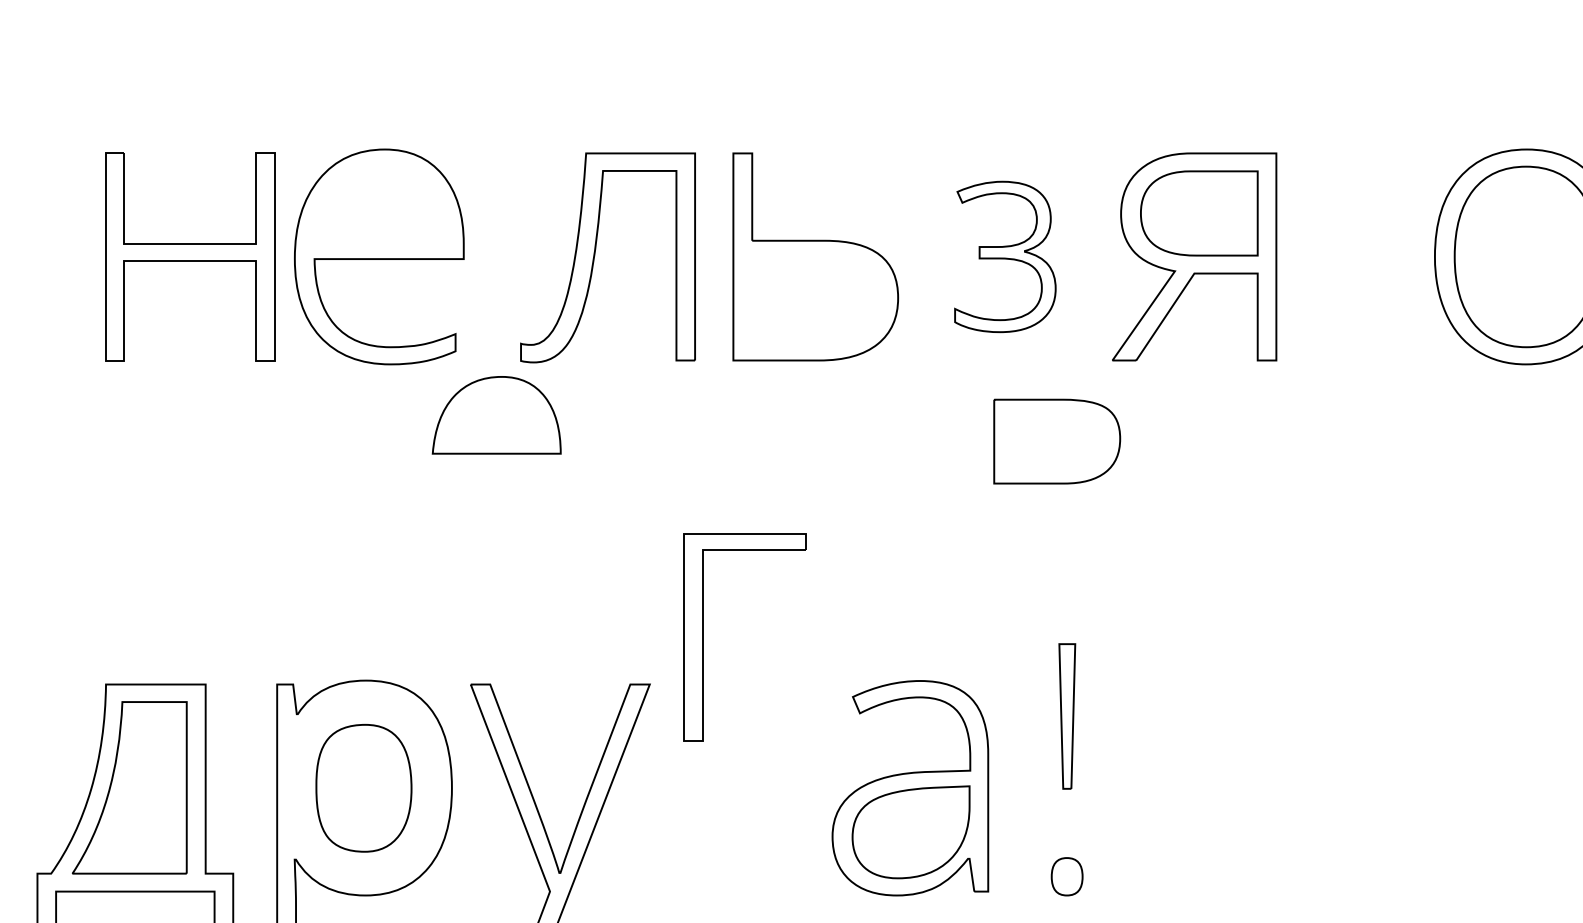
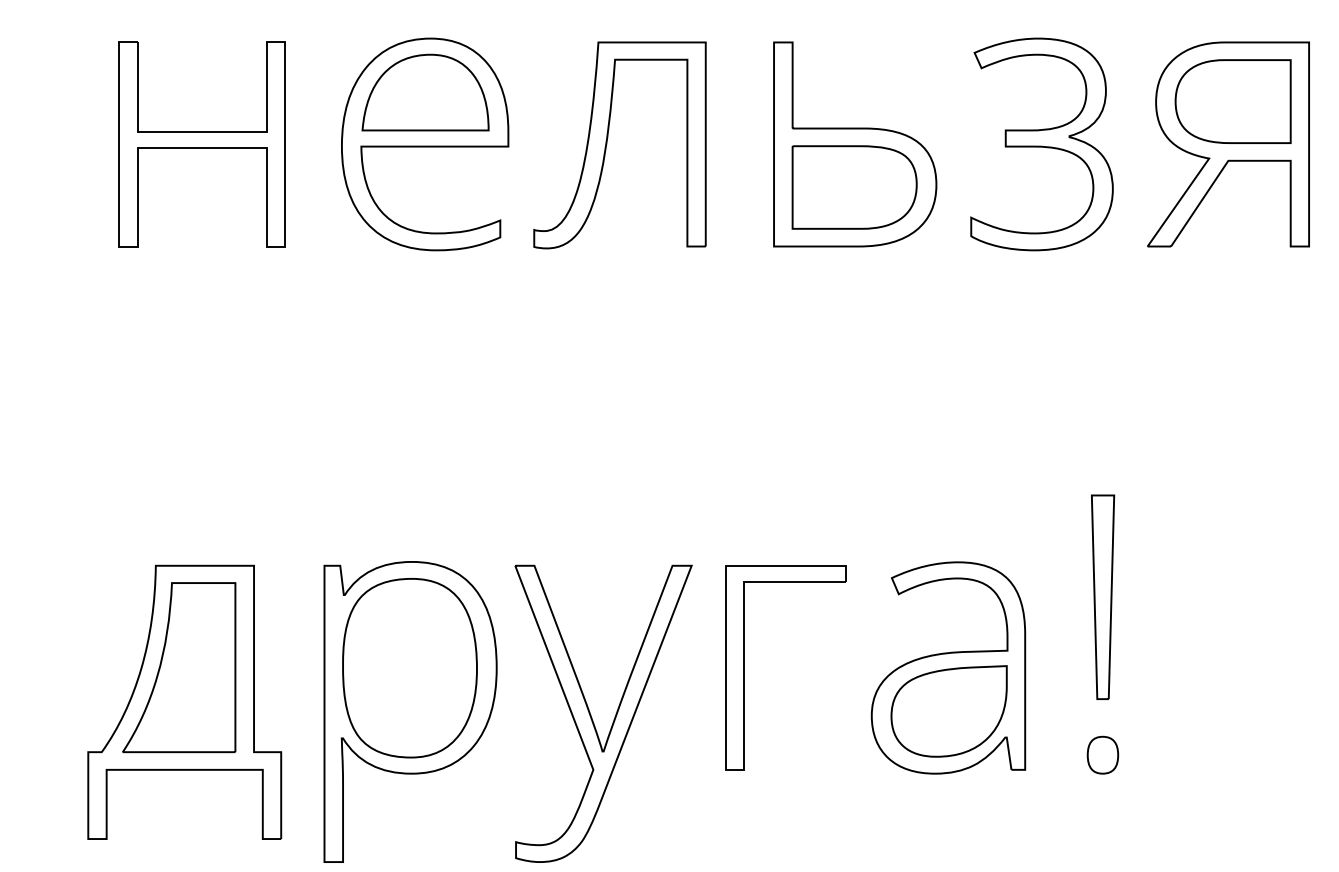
part: (595, 255) -> (607, 143), moved
part: (190, 256) -> (202, 144), moved
part: (1005, 256) -> (1042, 144), size x1.43
part: (496, 415) -> (425, 92), moved
part: (1057, 441) -> (854, 187), moved
part: (703, 637) -> (744, 668), moved
part: (1067, 716) -> (1103, 597), size x1.43
part: (363, 787) -> (409, 667), size x1.43

